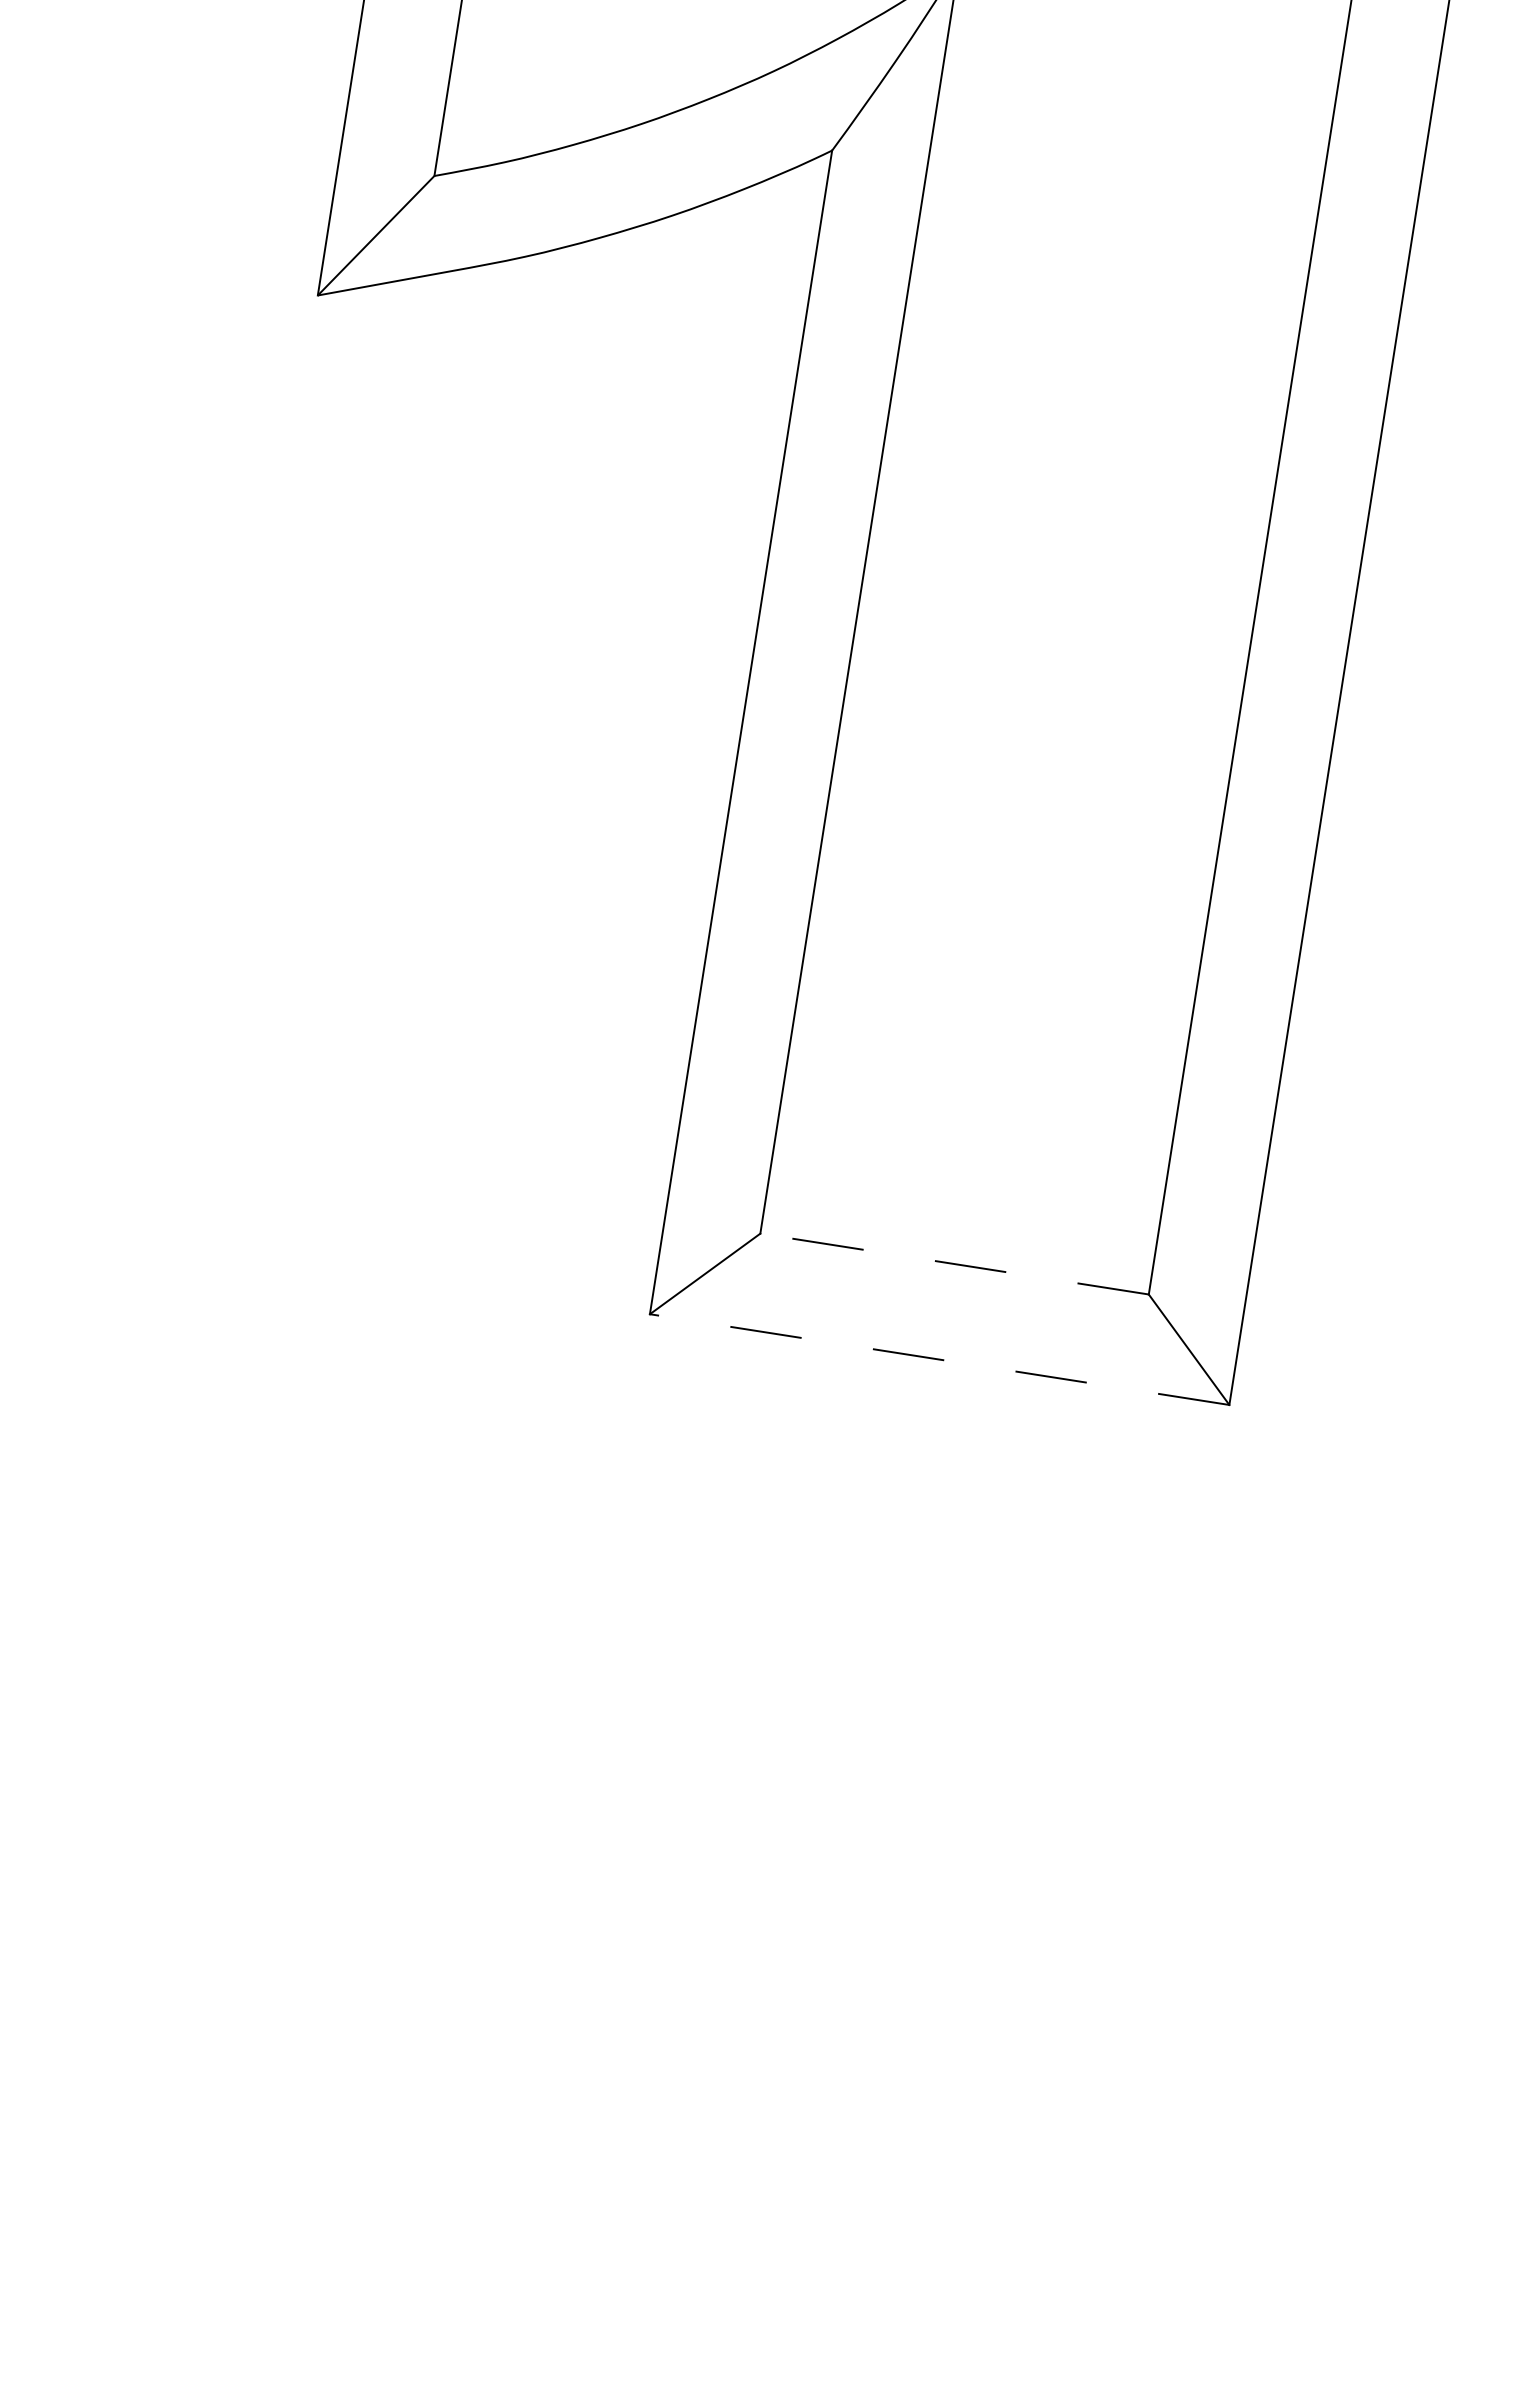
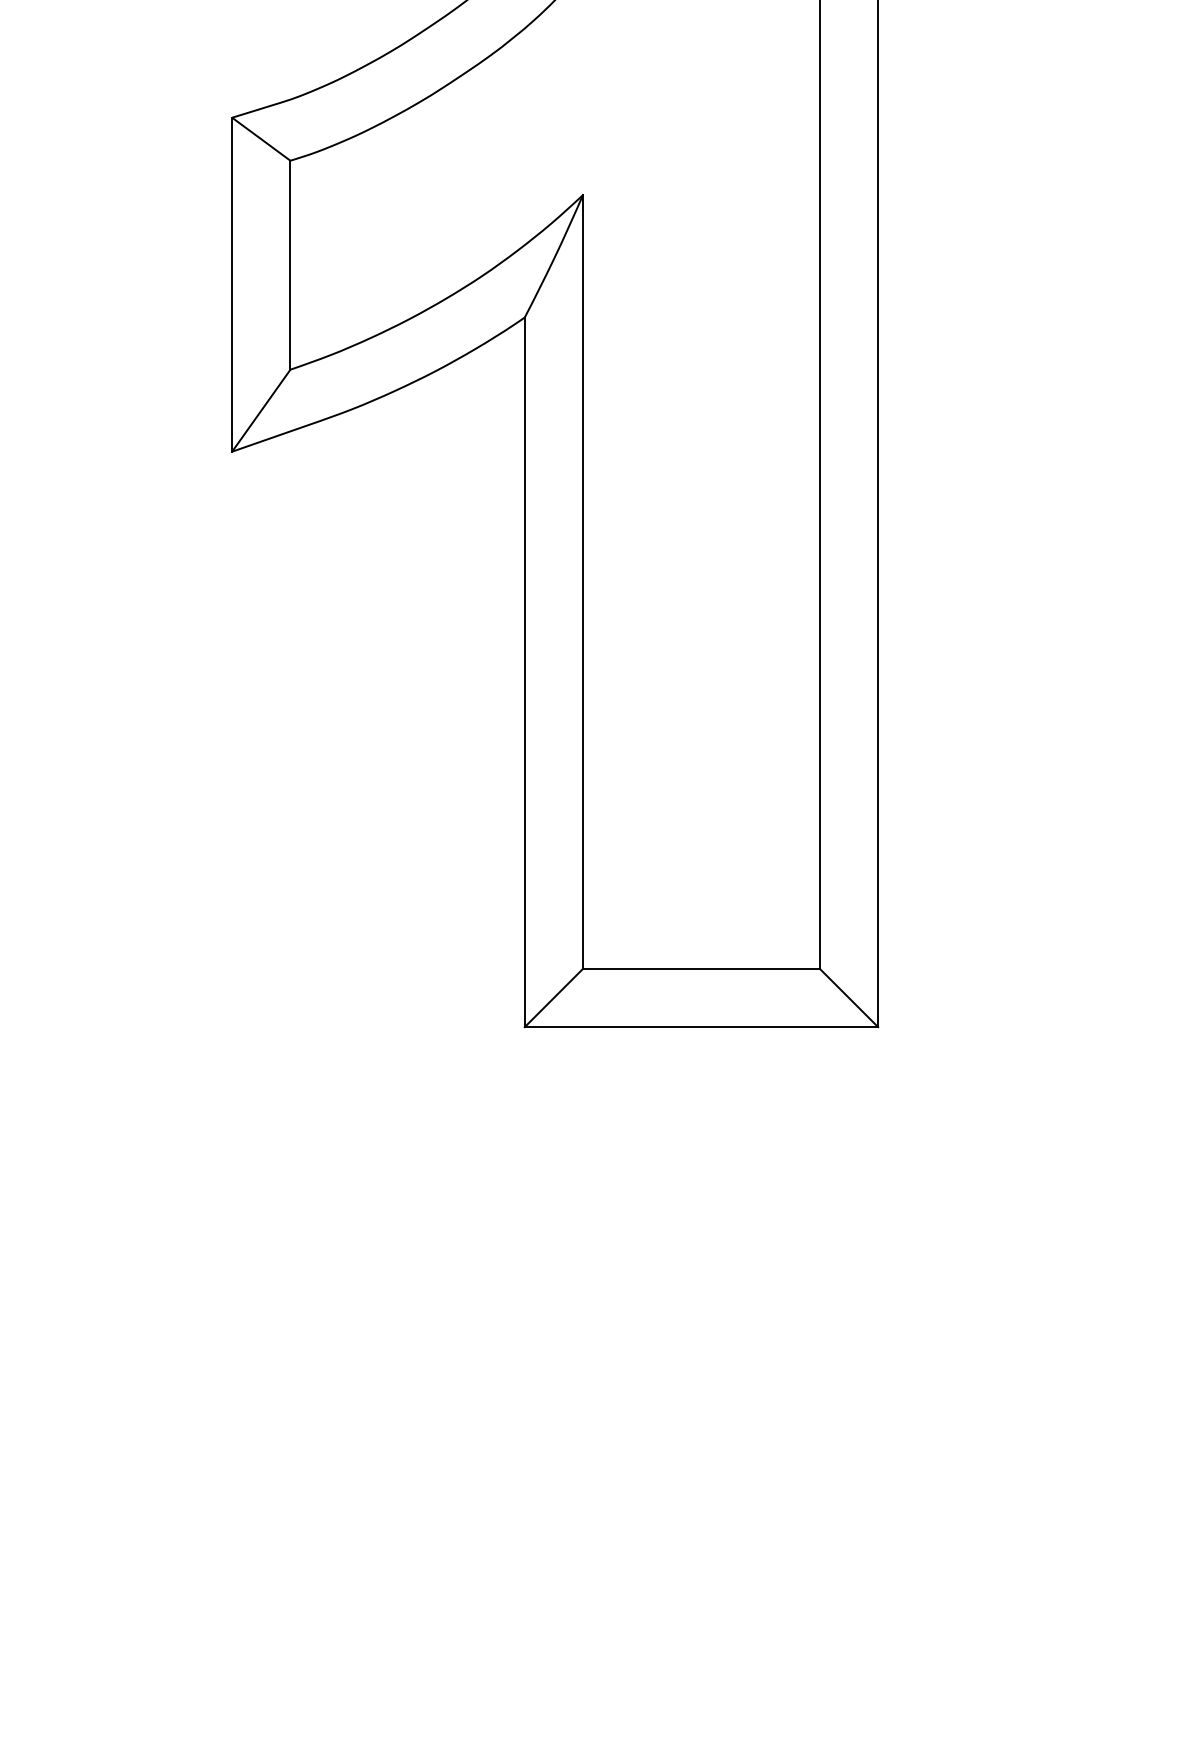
line: (953, 1263) -> (700, 968), dashed -> solid
line: (939, 1360) -> (701, 1027), dashed -> solid

